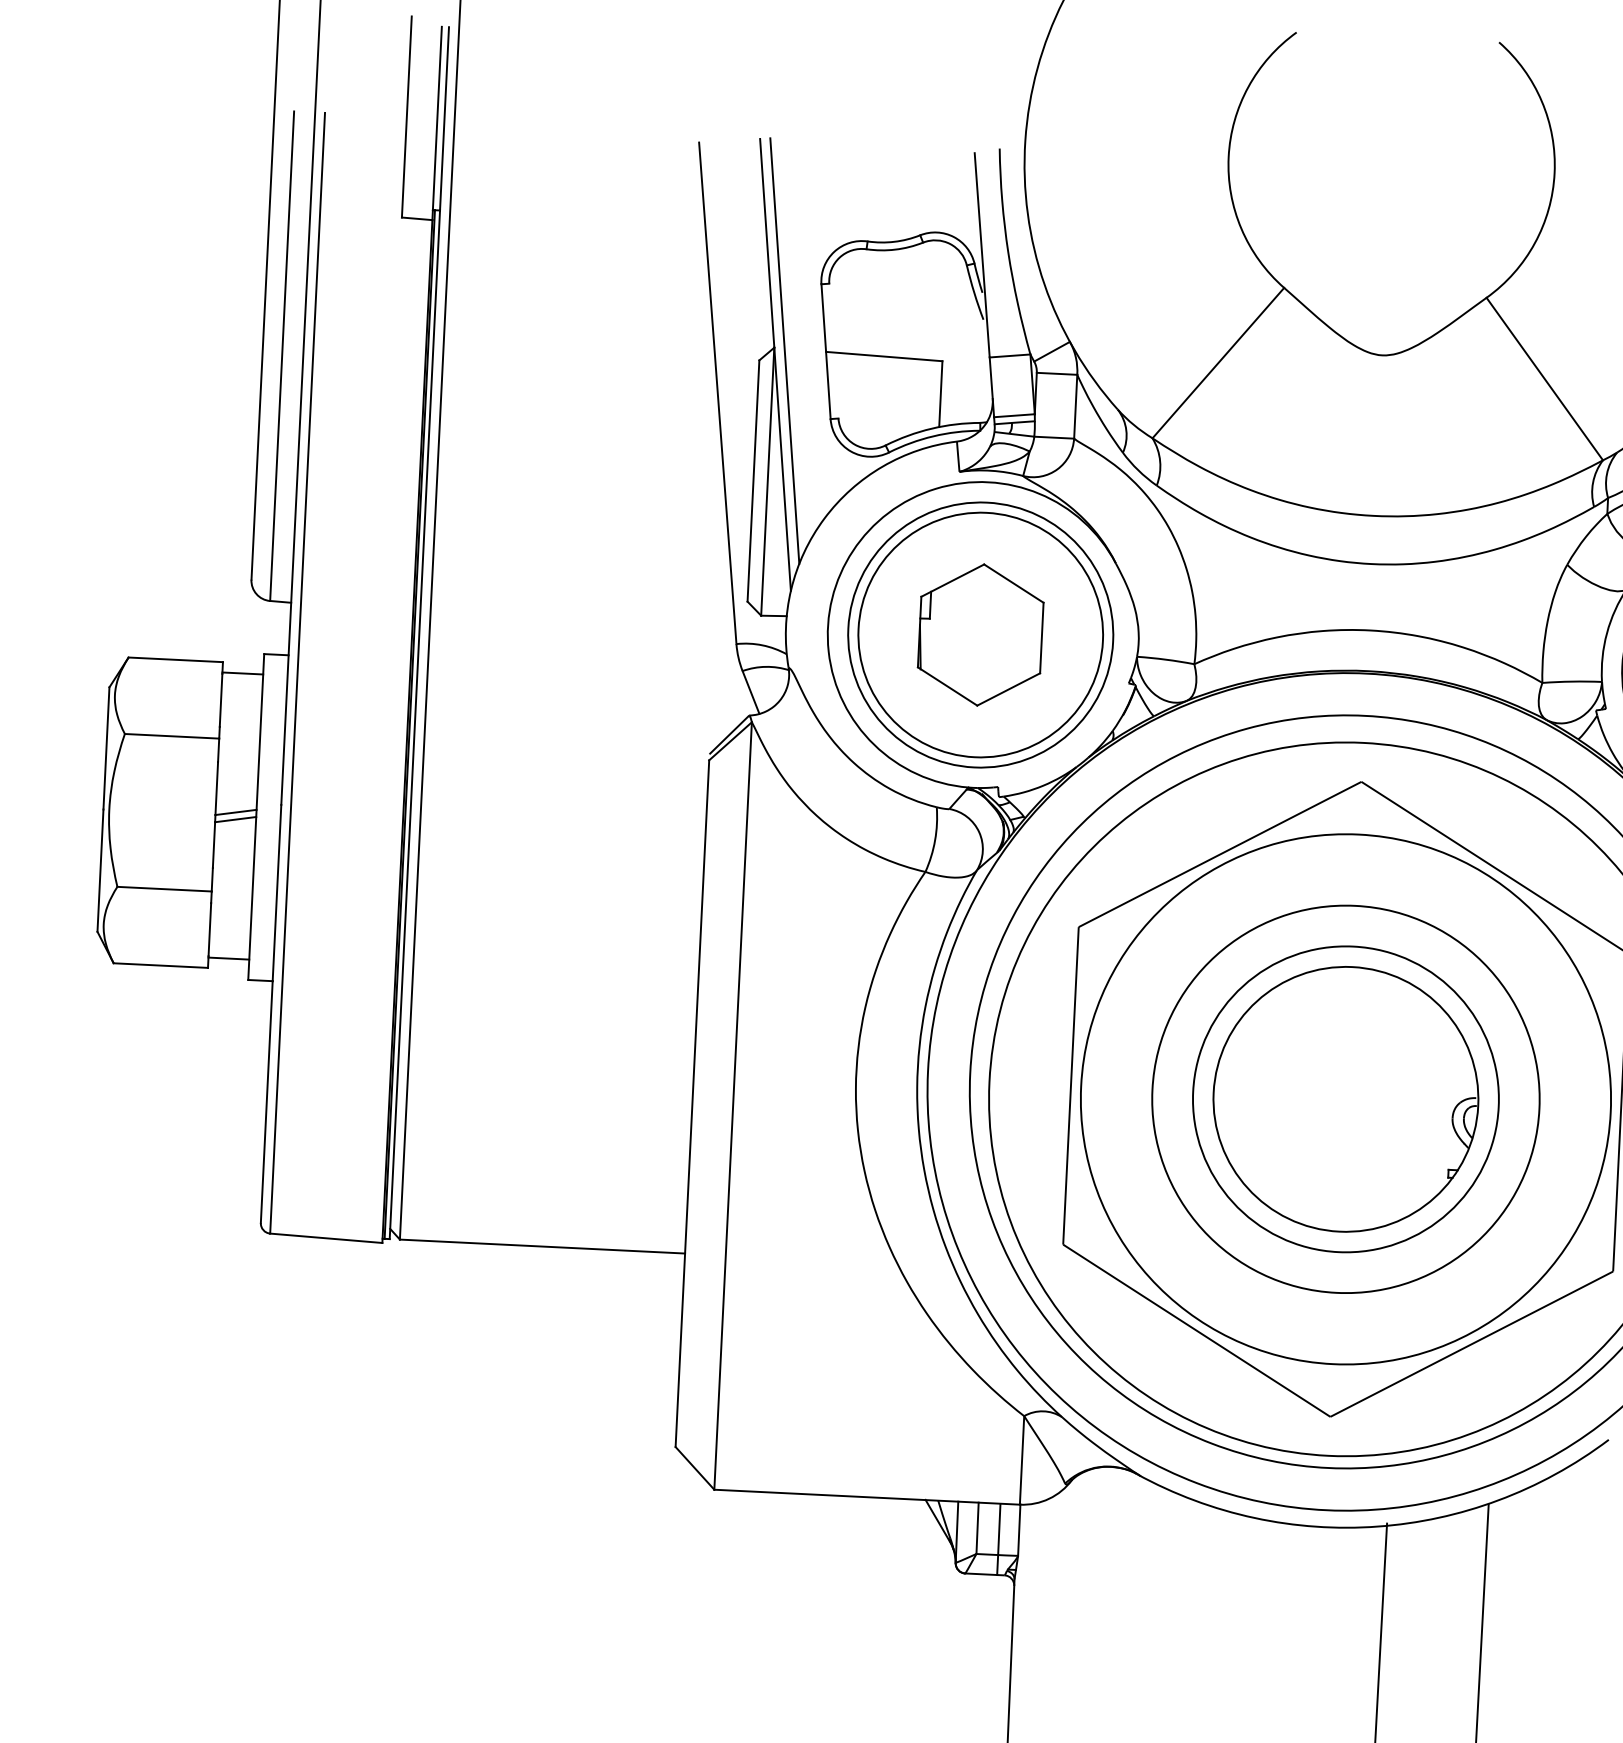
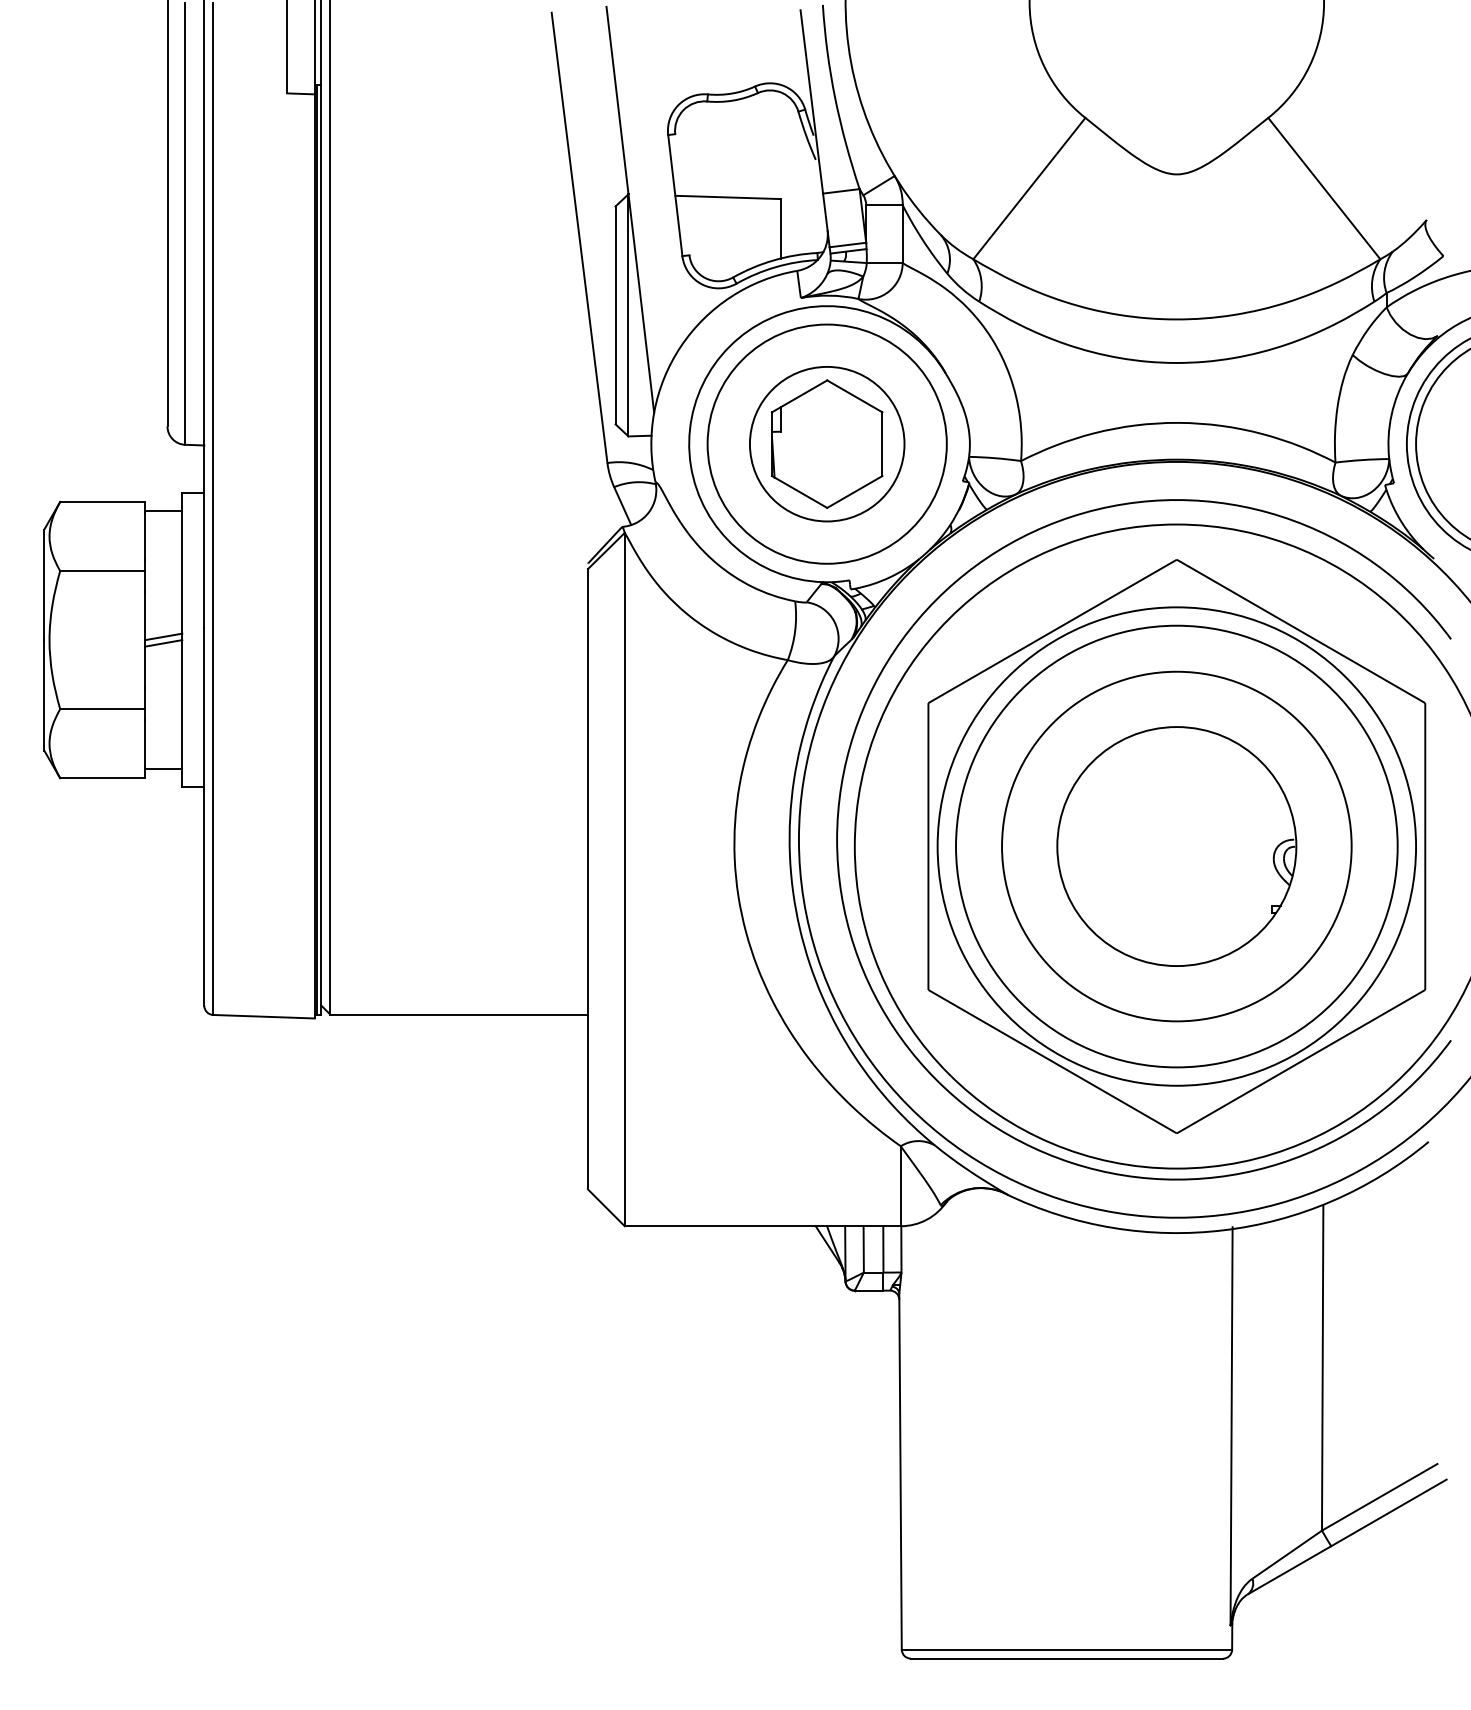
line: (784, 350) -> (637, 196), removed
circle: (979, 634) -> (826, 443), size x0.7
circle: (1345, 1099) -> (1176, 846), size x1.6

